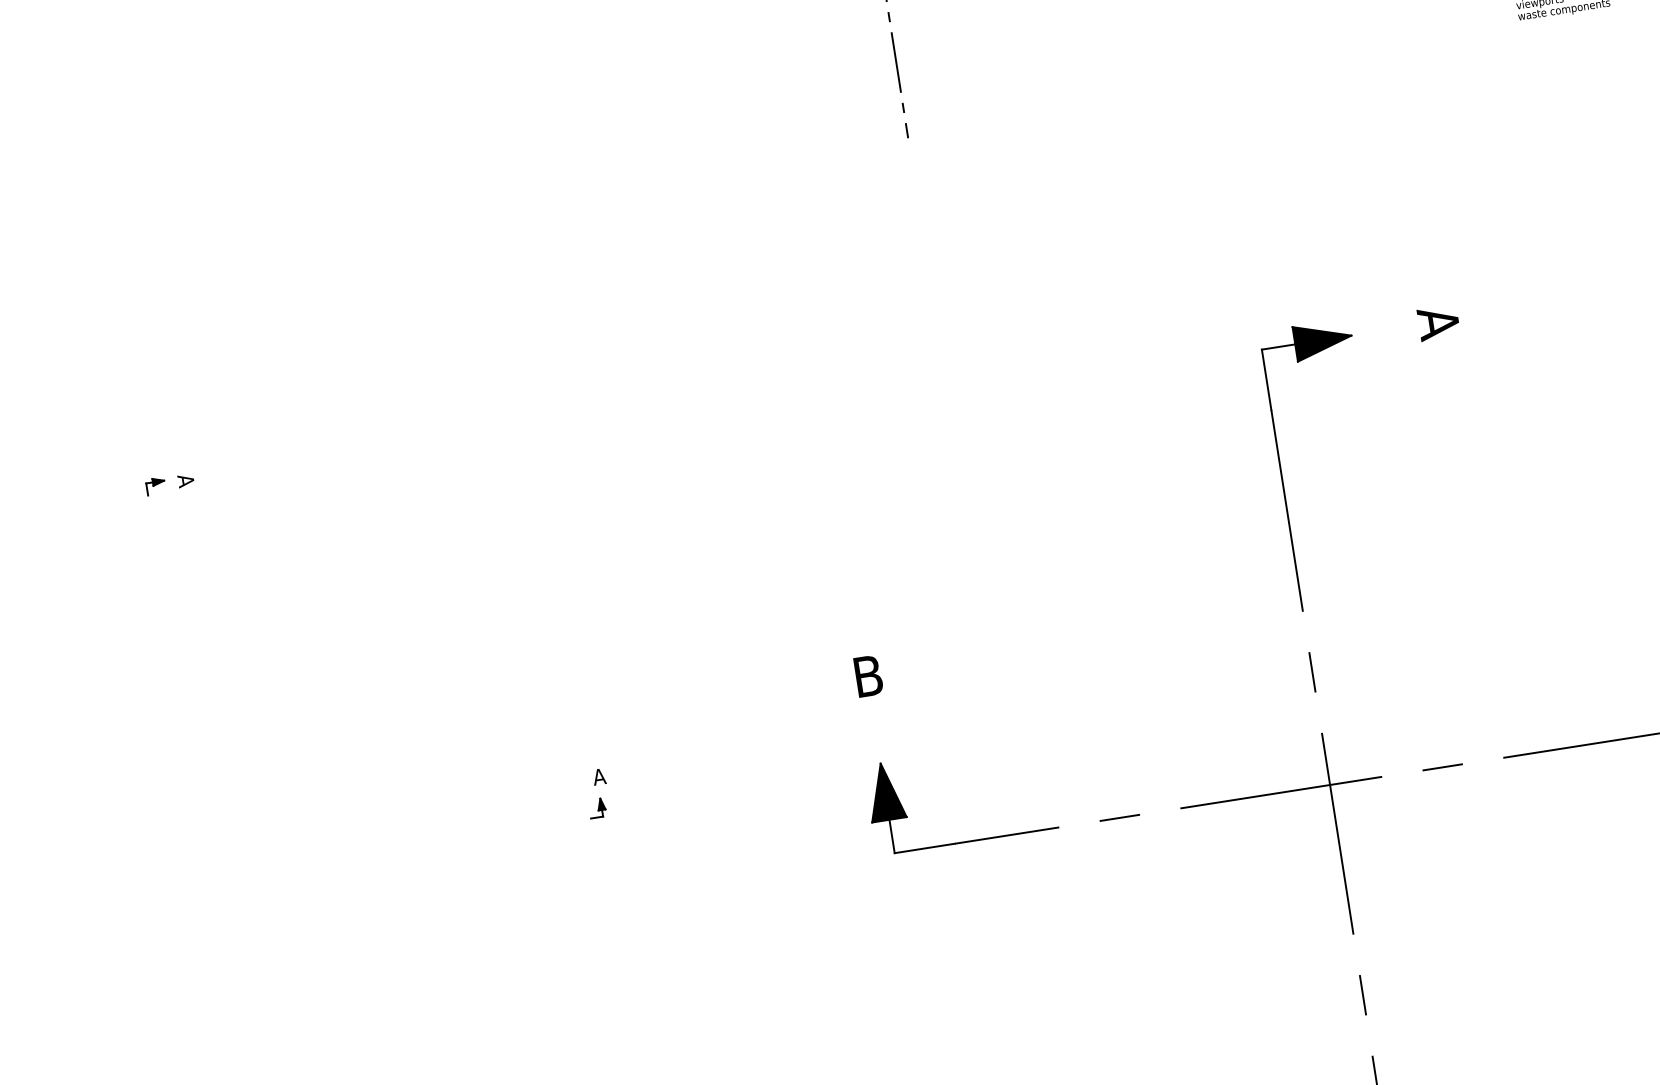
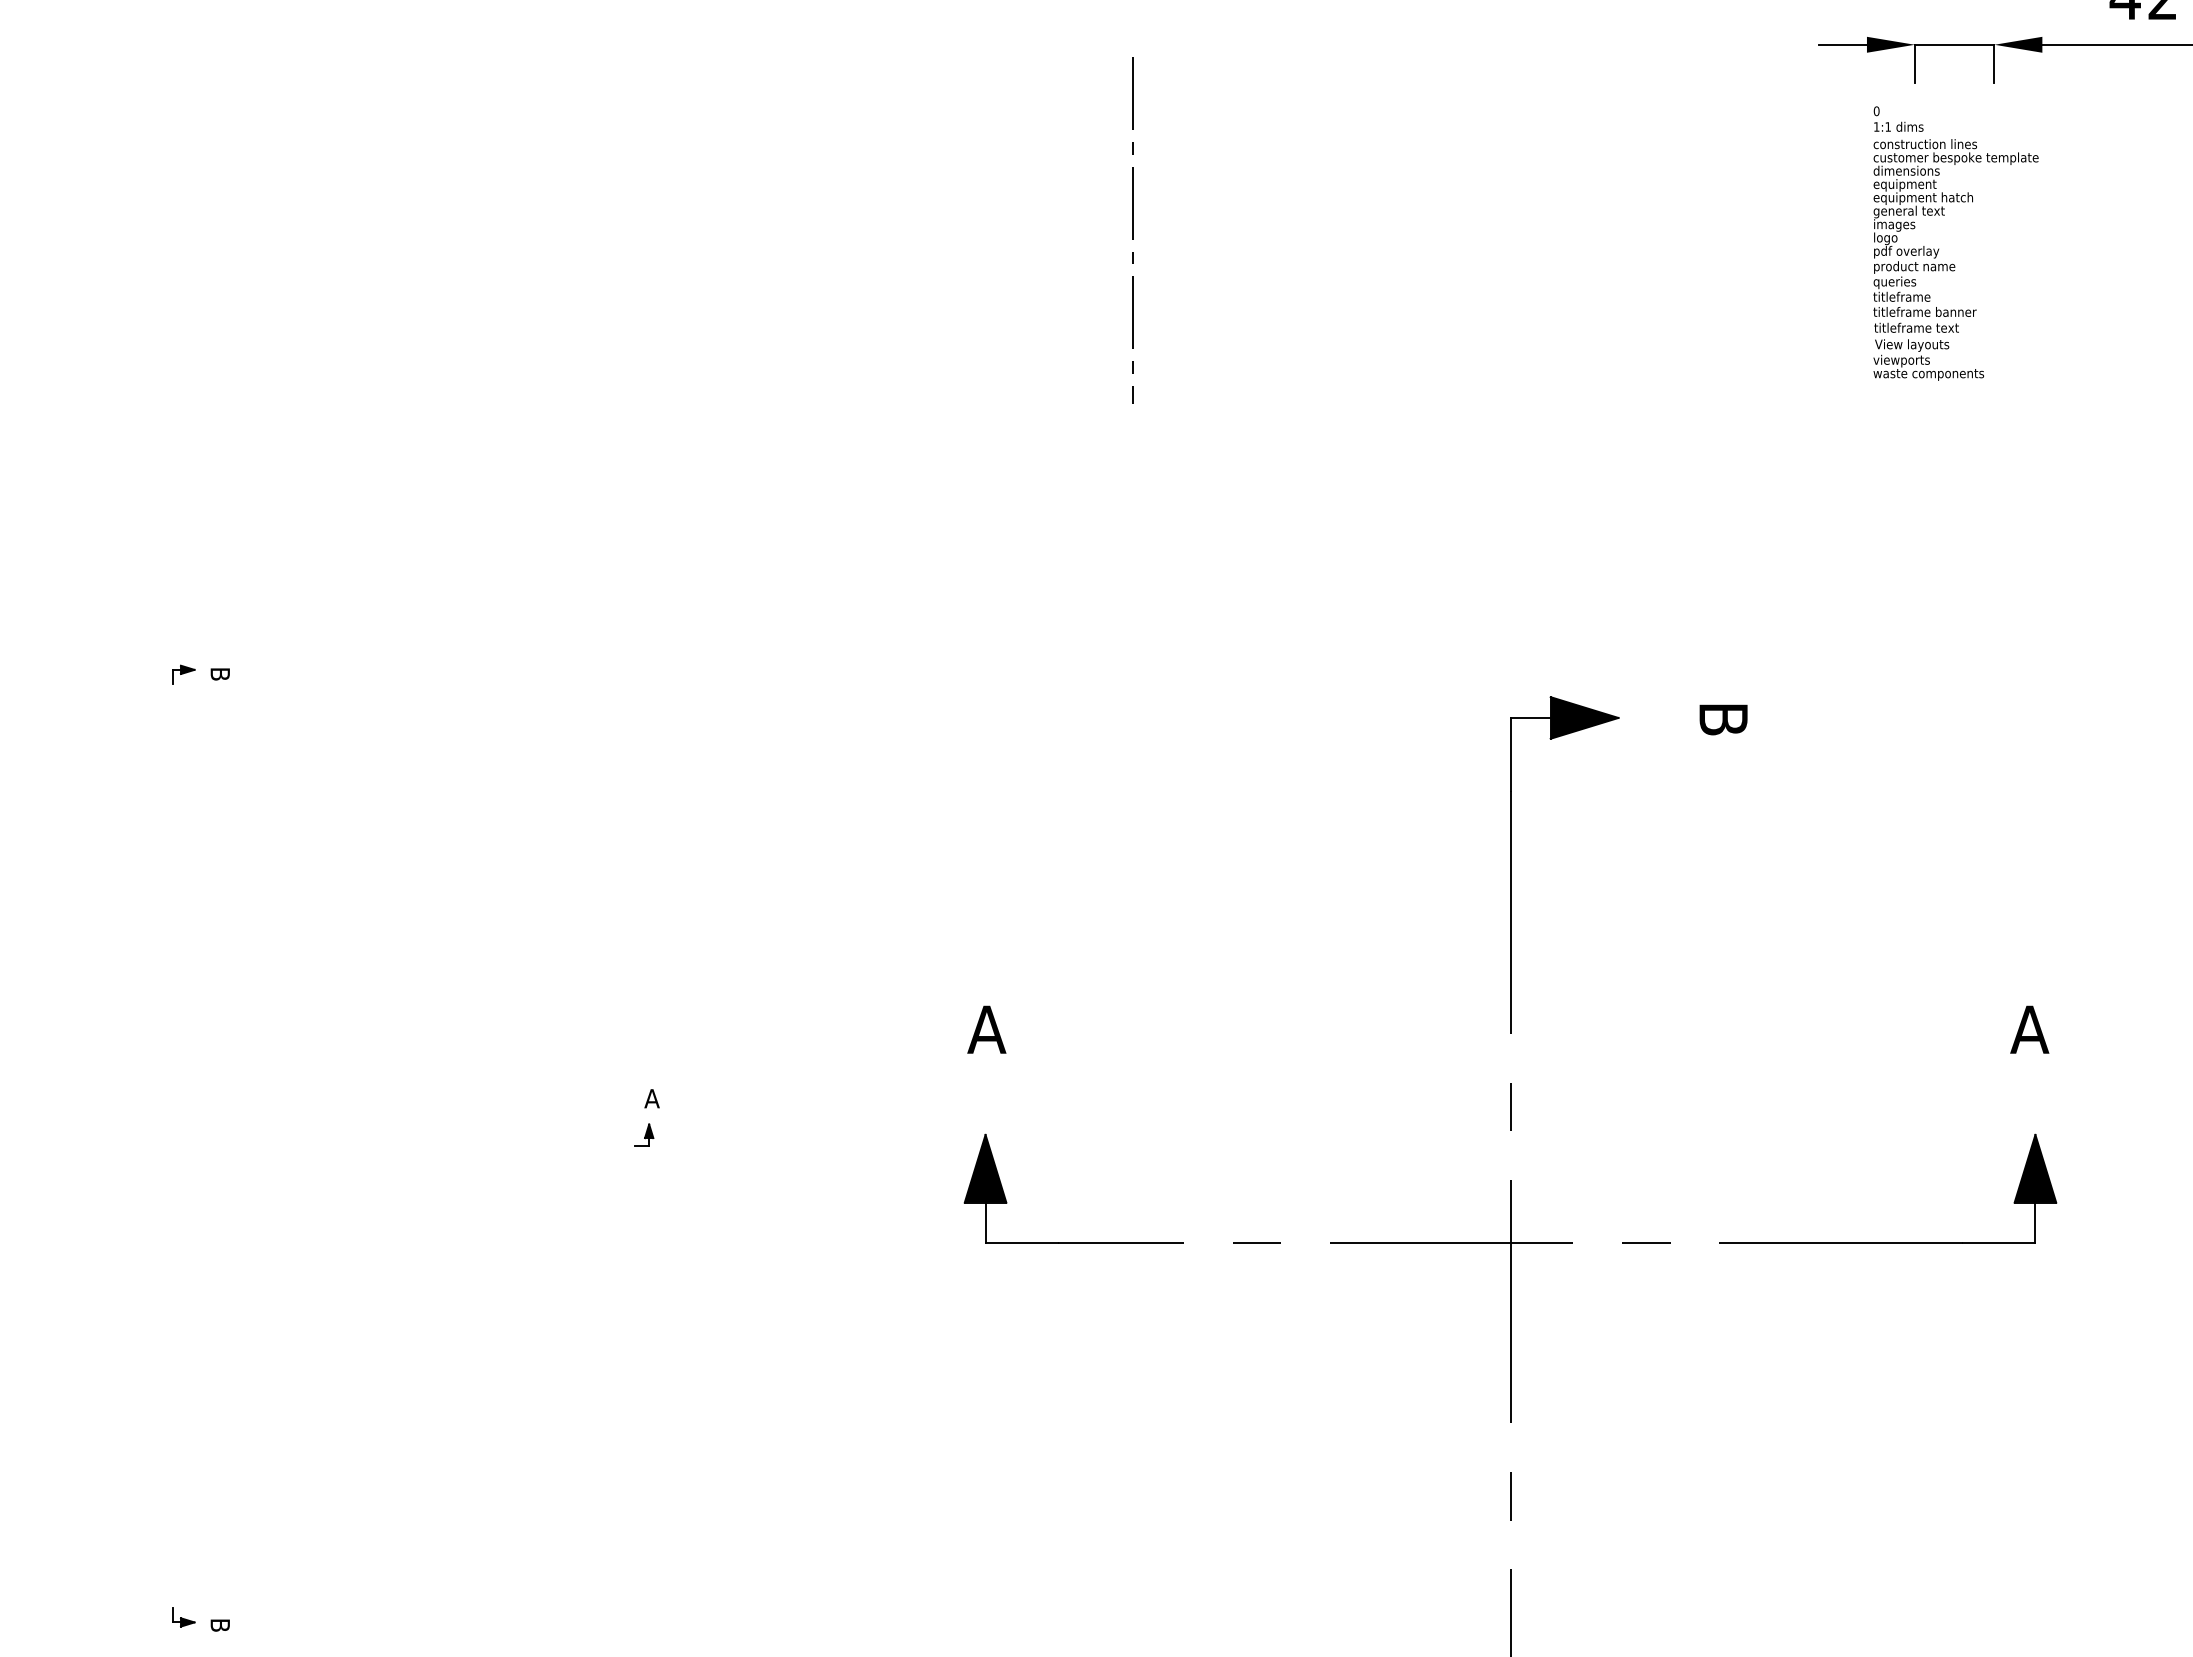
text: (1438, 322) -> (1723, 718), A -> B
text: (185, 480) -> (219, 673), A -> B
text: (867, 676) -> (986, 1029), B -> A

